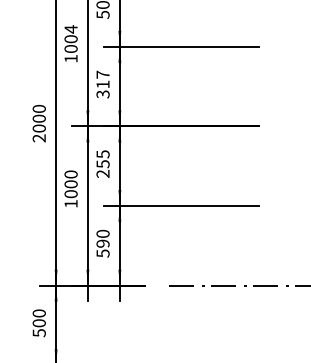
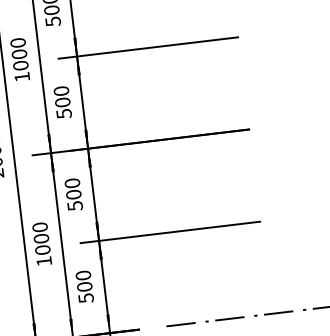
text: (70, 29) -> (17, 43), 1004 -> 1000
text: (102, 83) -> (62, 101), 317 -> 500
text: (102, 163) -> (73, 194), 255 -> 500
text: (70, 188) -> (41, 243), moved
text: (102, 243) -> (84, 286), 590 -> 500

